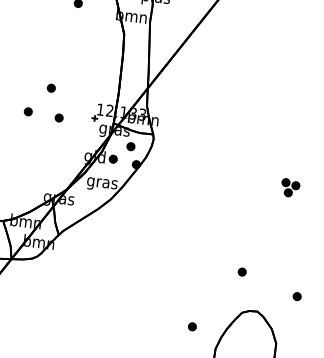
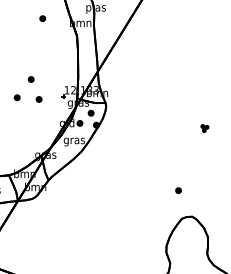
part: (289, 187) -> (204, 128), size x0.6
part: (297, 295) -> (218, 202), removed
part: (192, 326) -> (148, 232), removed

